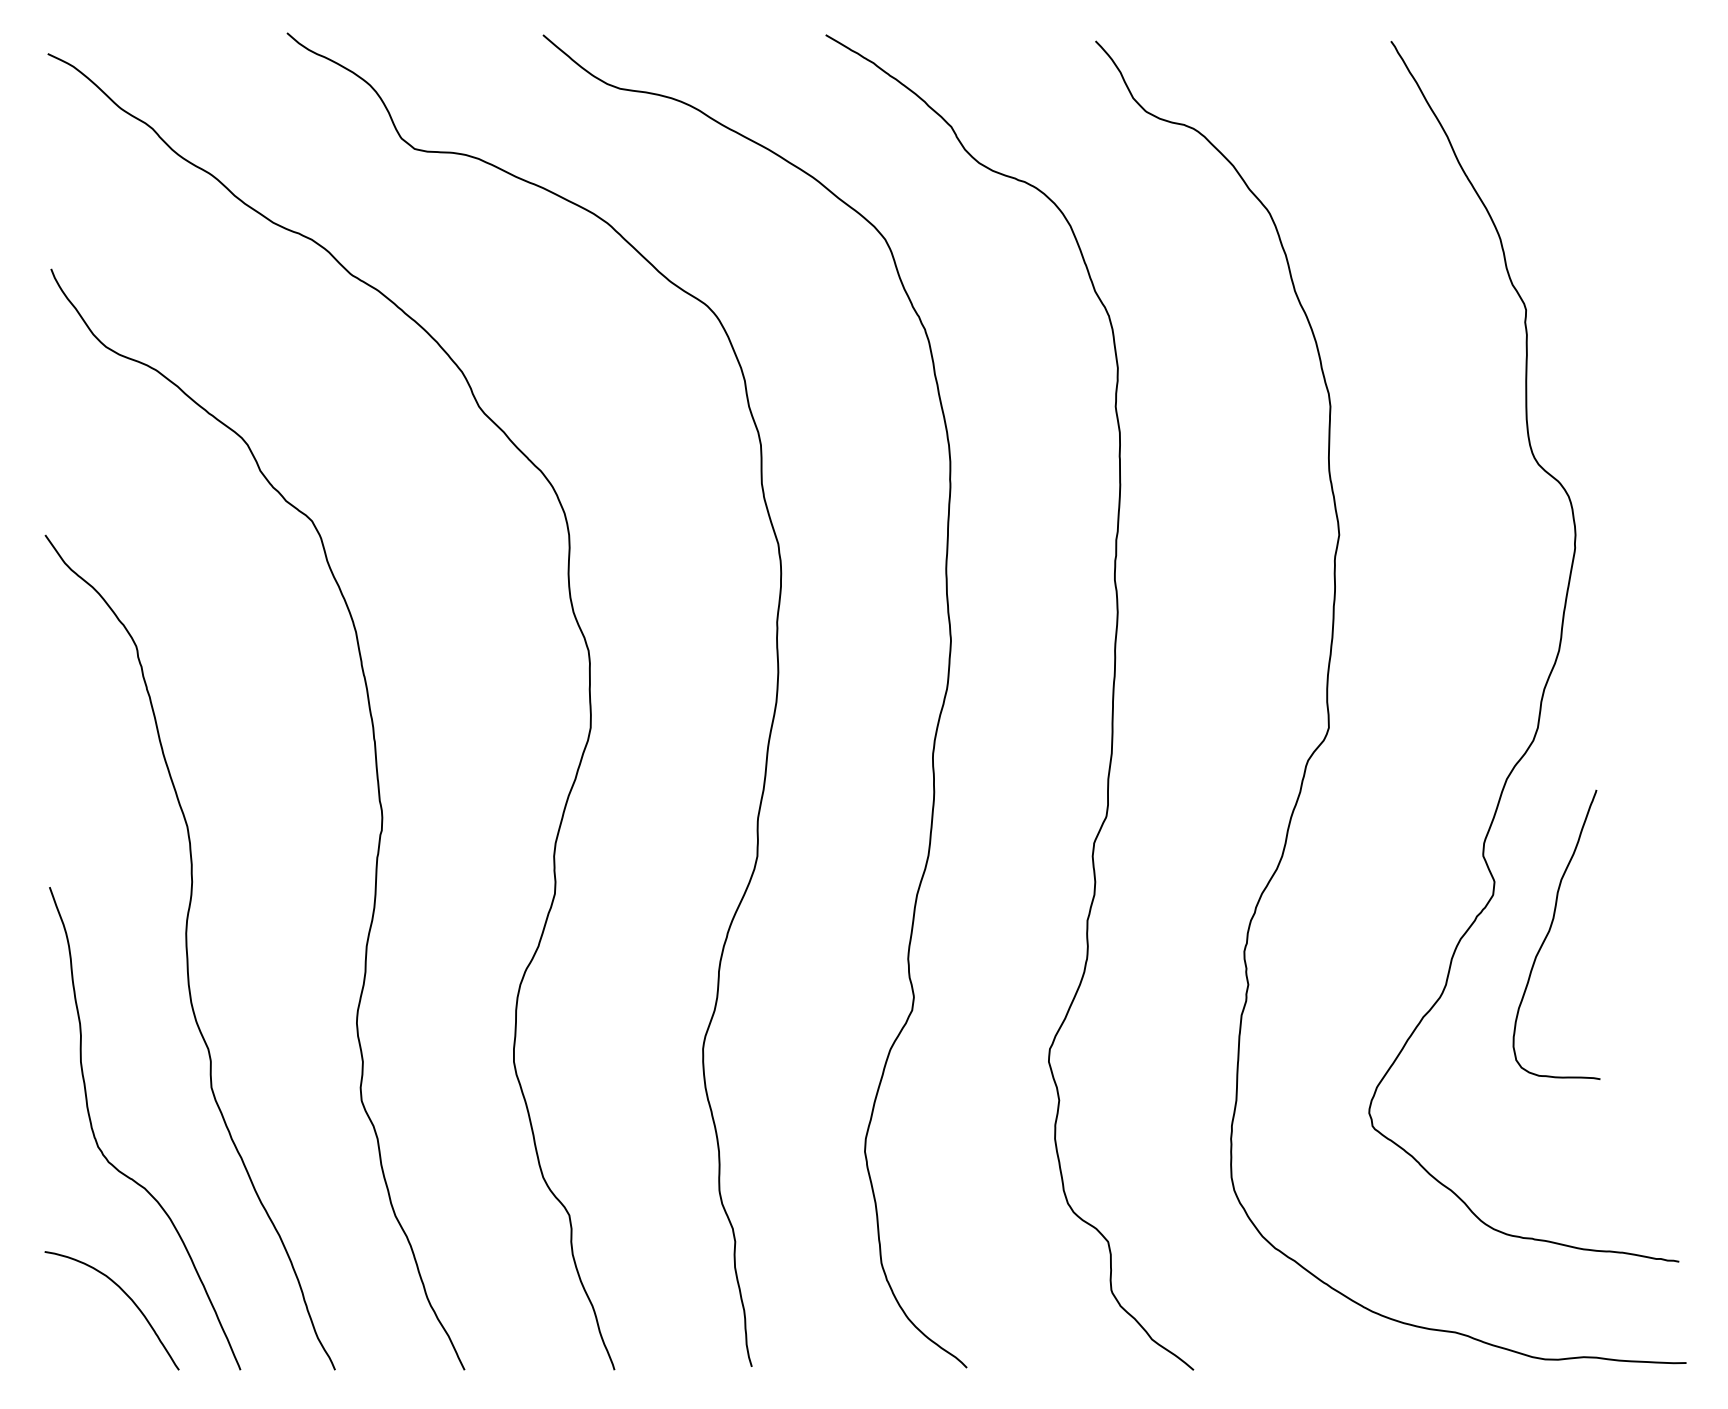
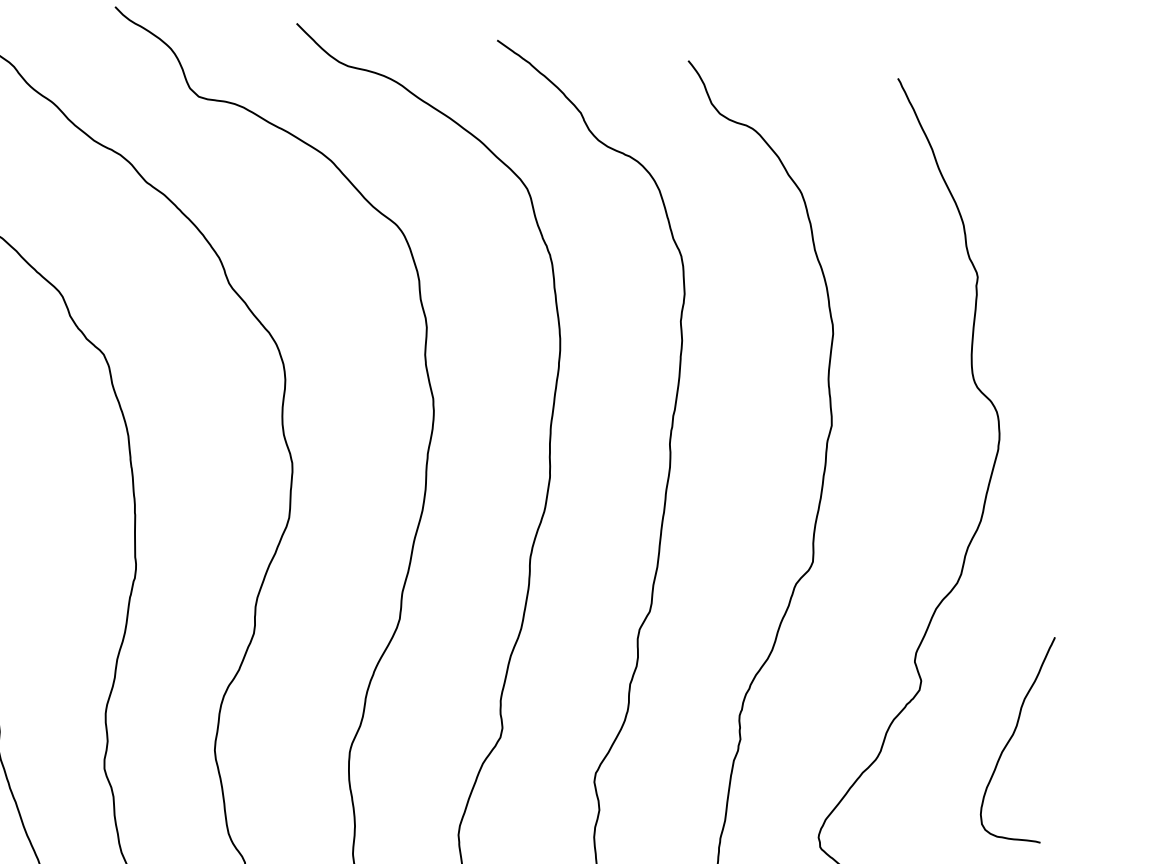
curve: (1550, 931) -> (1013, 734), moved

